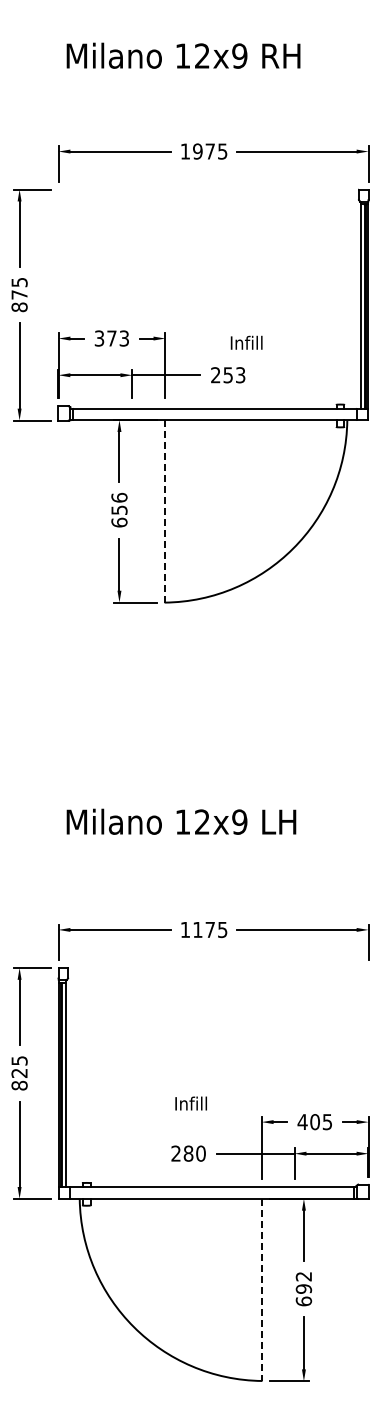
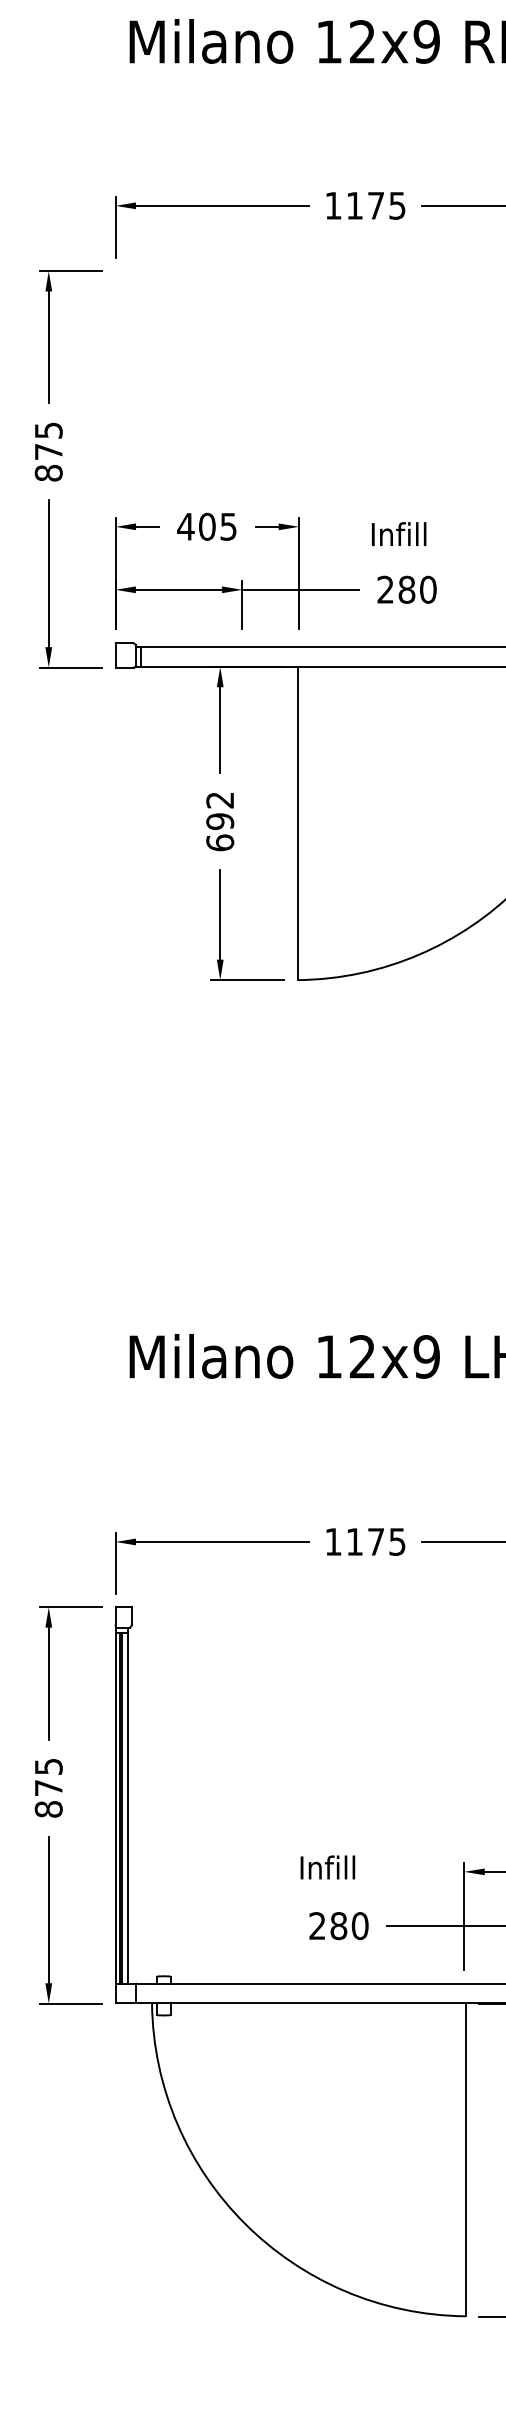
text: (197, 151) -> (354, 205), 1975 -> 1175
text: (111, 338) -> (206, 526), 373 -> 405
text: (246, 342) -> (398, 533), moved
text: (234, 375) -> (417, 590), 253 -> 280
text: (119, 503) -> (220, 809), 656 -> 692
line: (164, 512) -> (297, 825), dashed -> solid
text: (19, 1072) -> (48, 1786), 825 -> 875
text: (190, 1103) -> (326, 1867), moved
line: (262, 1290) -> (465, 2160), dashed -> solid

